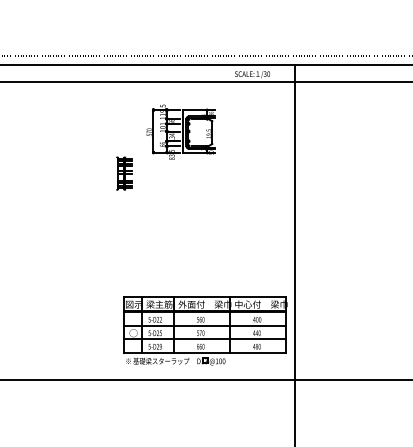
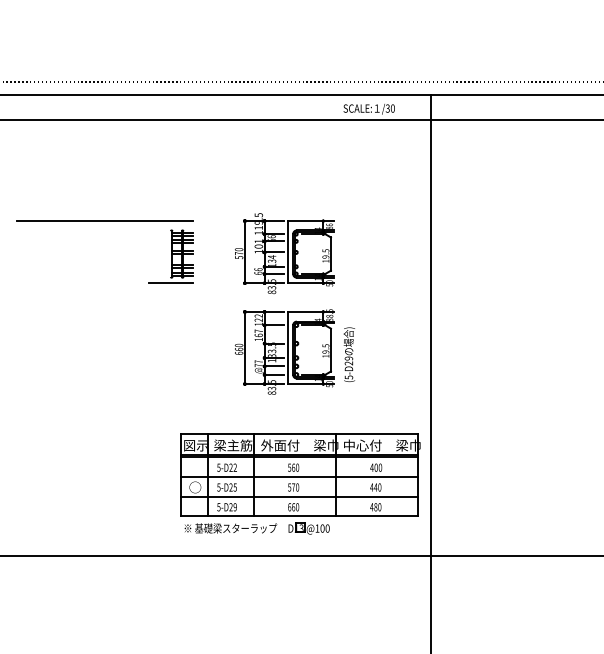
part: (180, 131) -> (284, 252), moved
line: (71, 151) -> (104, 221), added
line: (116, 193) -> (170, 283), added
part: (201, 240) -> (294, 351), added

